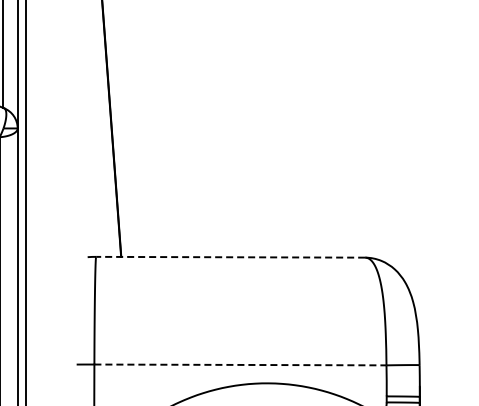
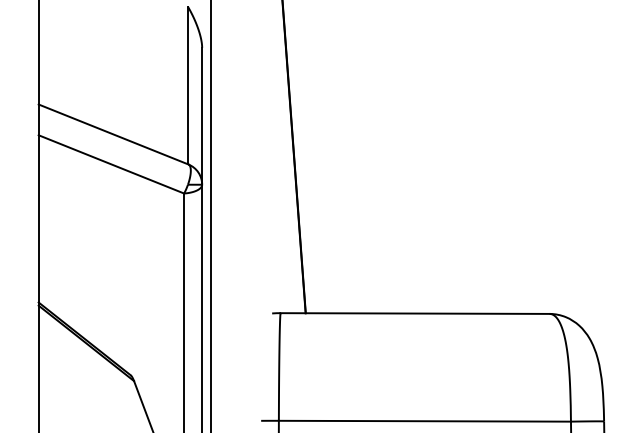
line: (230, 257) -> (414, 313), dashed -> solid
line: (241, 365) -> (425, 421), dashed -> solid

